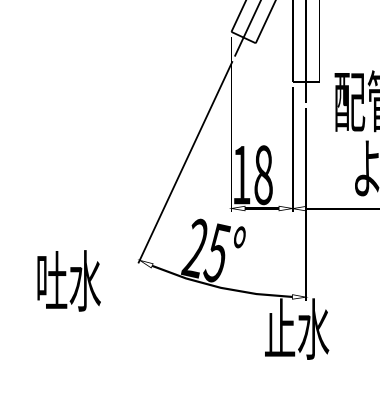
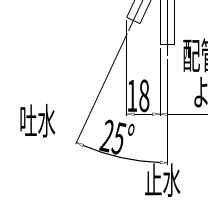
text: (68, 280) -> (37, 120), moved

